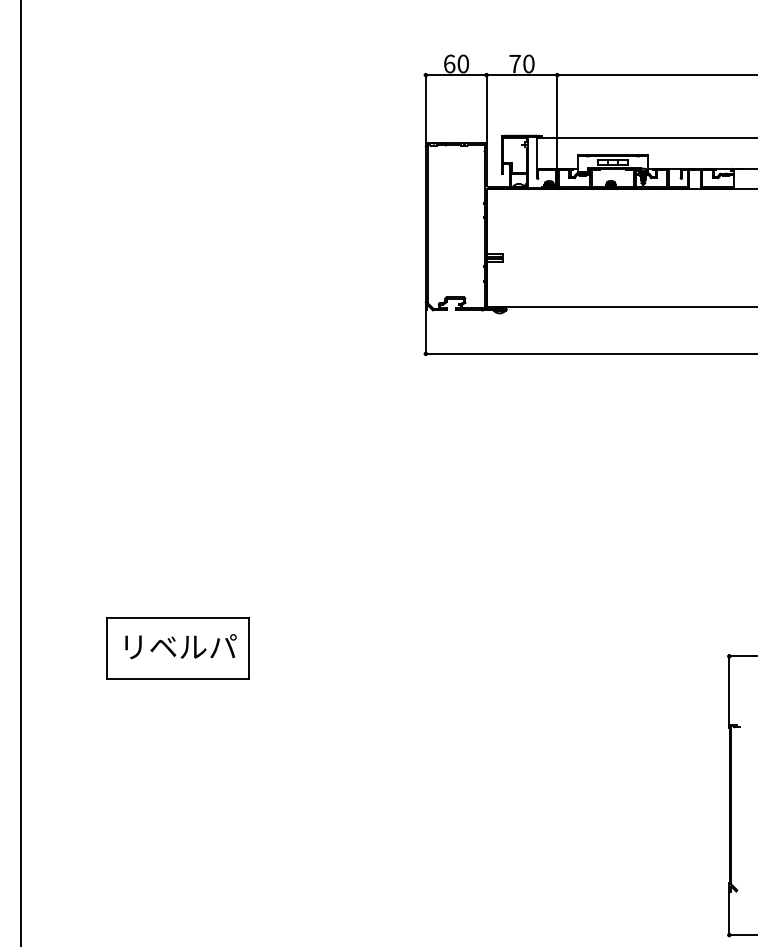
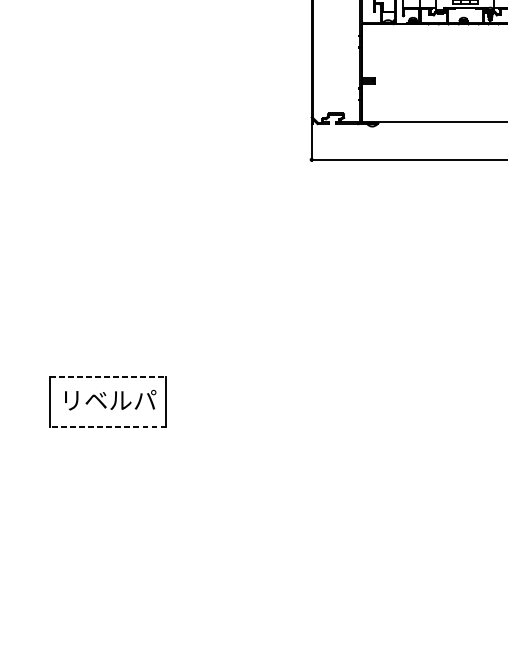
line: (177, 618) -> (107, 377), solid -> dashed
line: (177, 679) -> (107, 427), solid -> dashed

